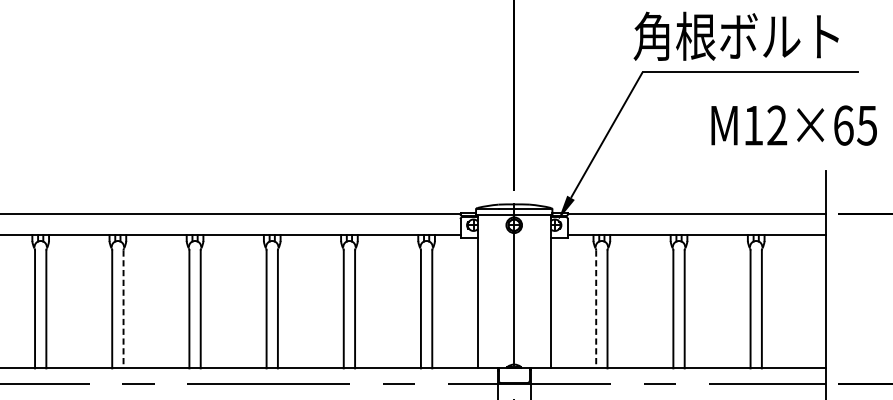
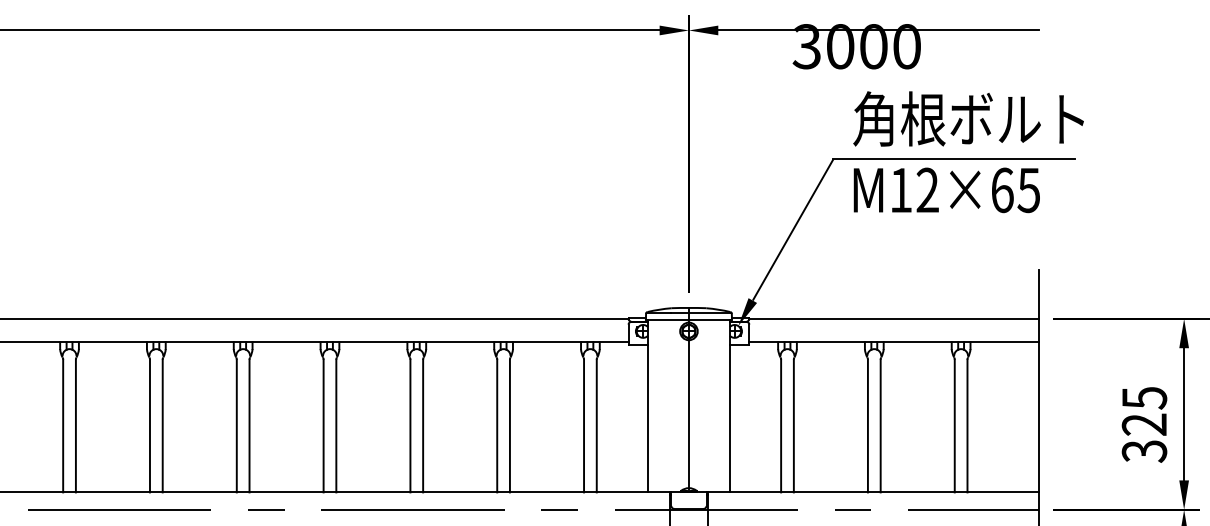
text: (736, 35) -> (968, 118), moved
text: (793, 125) -> (946, 190), moved
line: (123, 309) -> (249, 426), dashed -> solid
line: (596, 309) -> (781, 426), dashed -> solid

